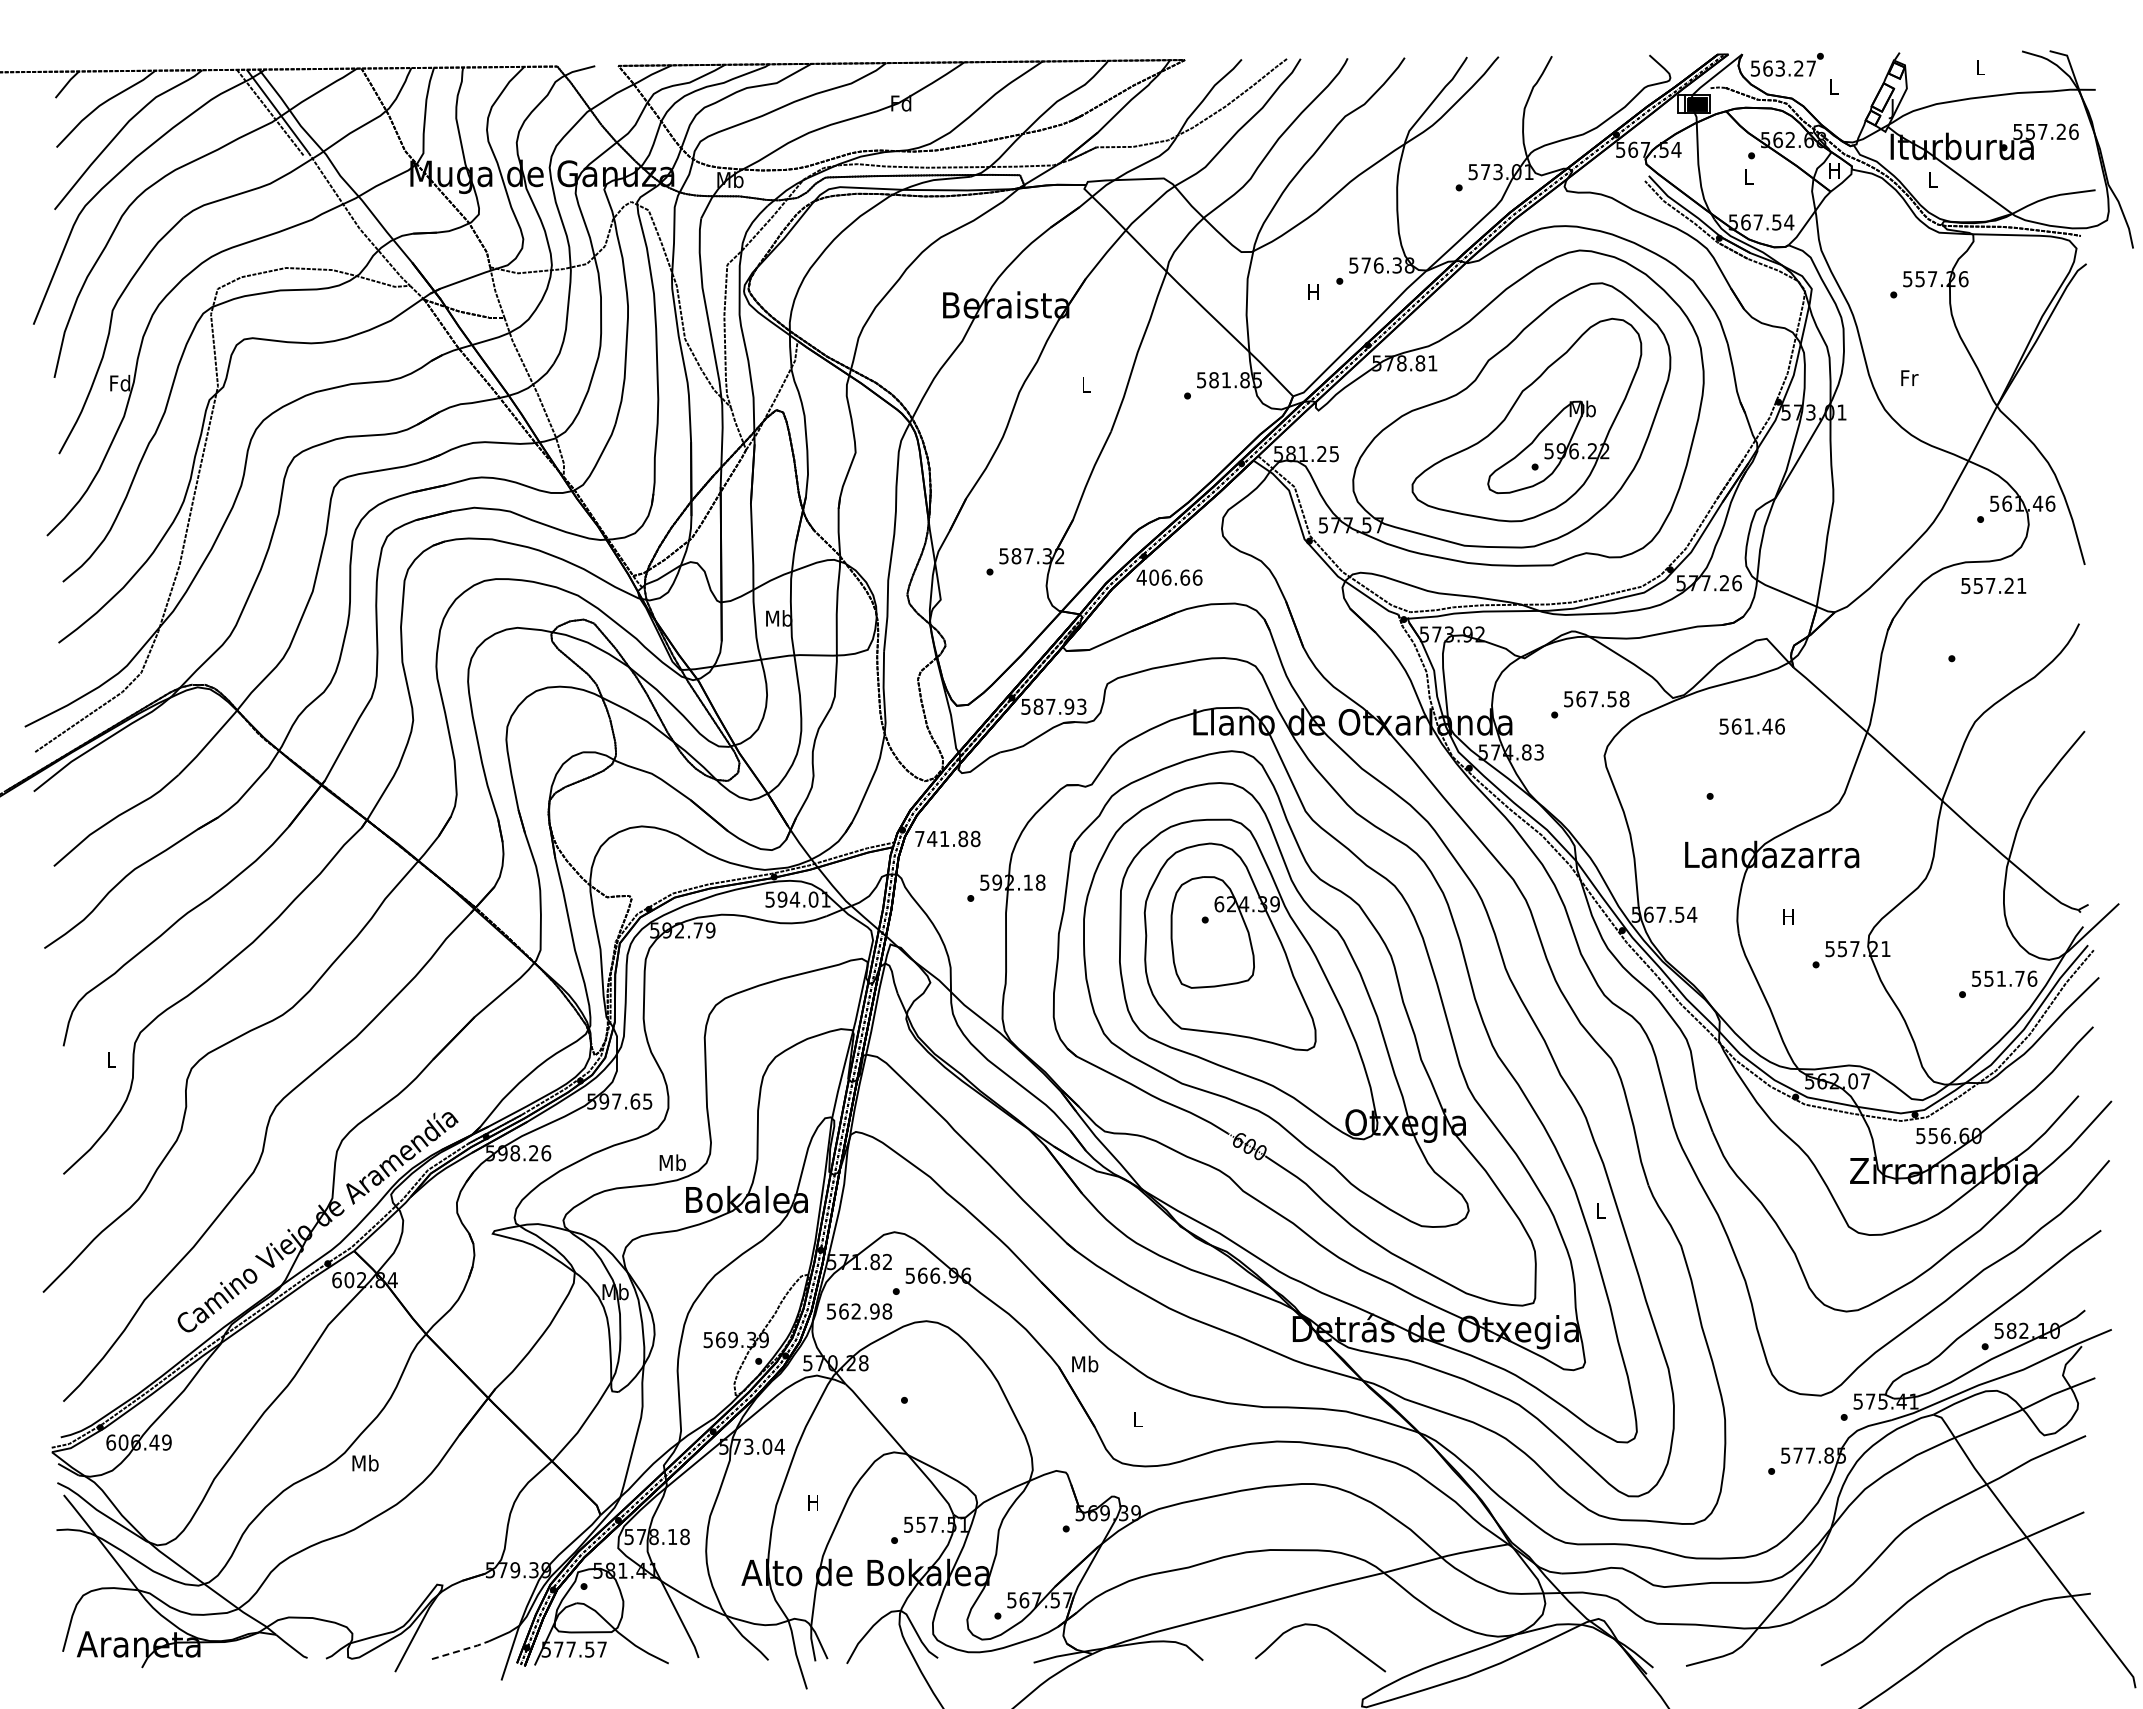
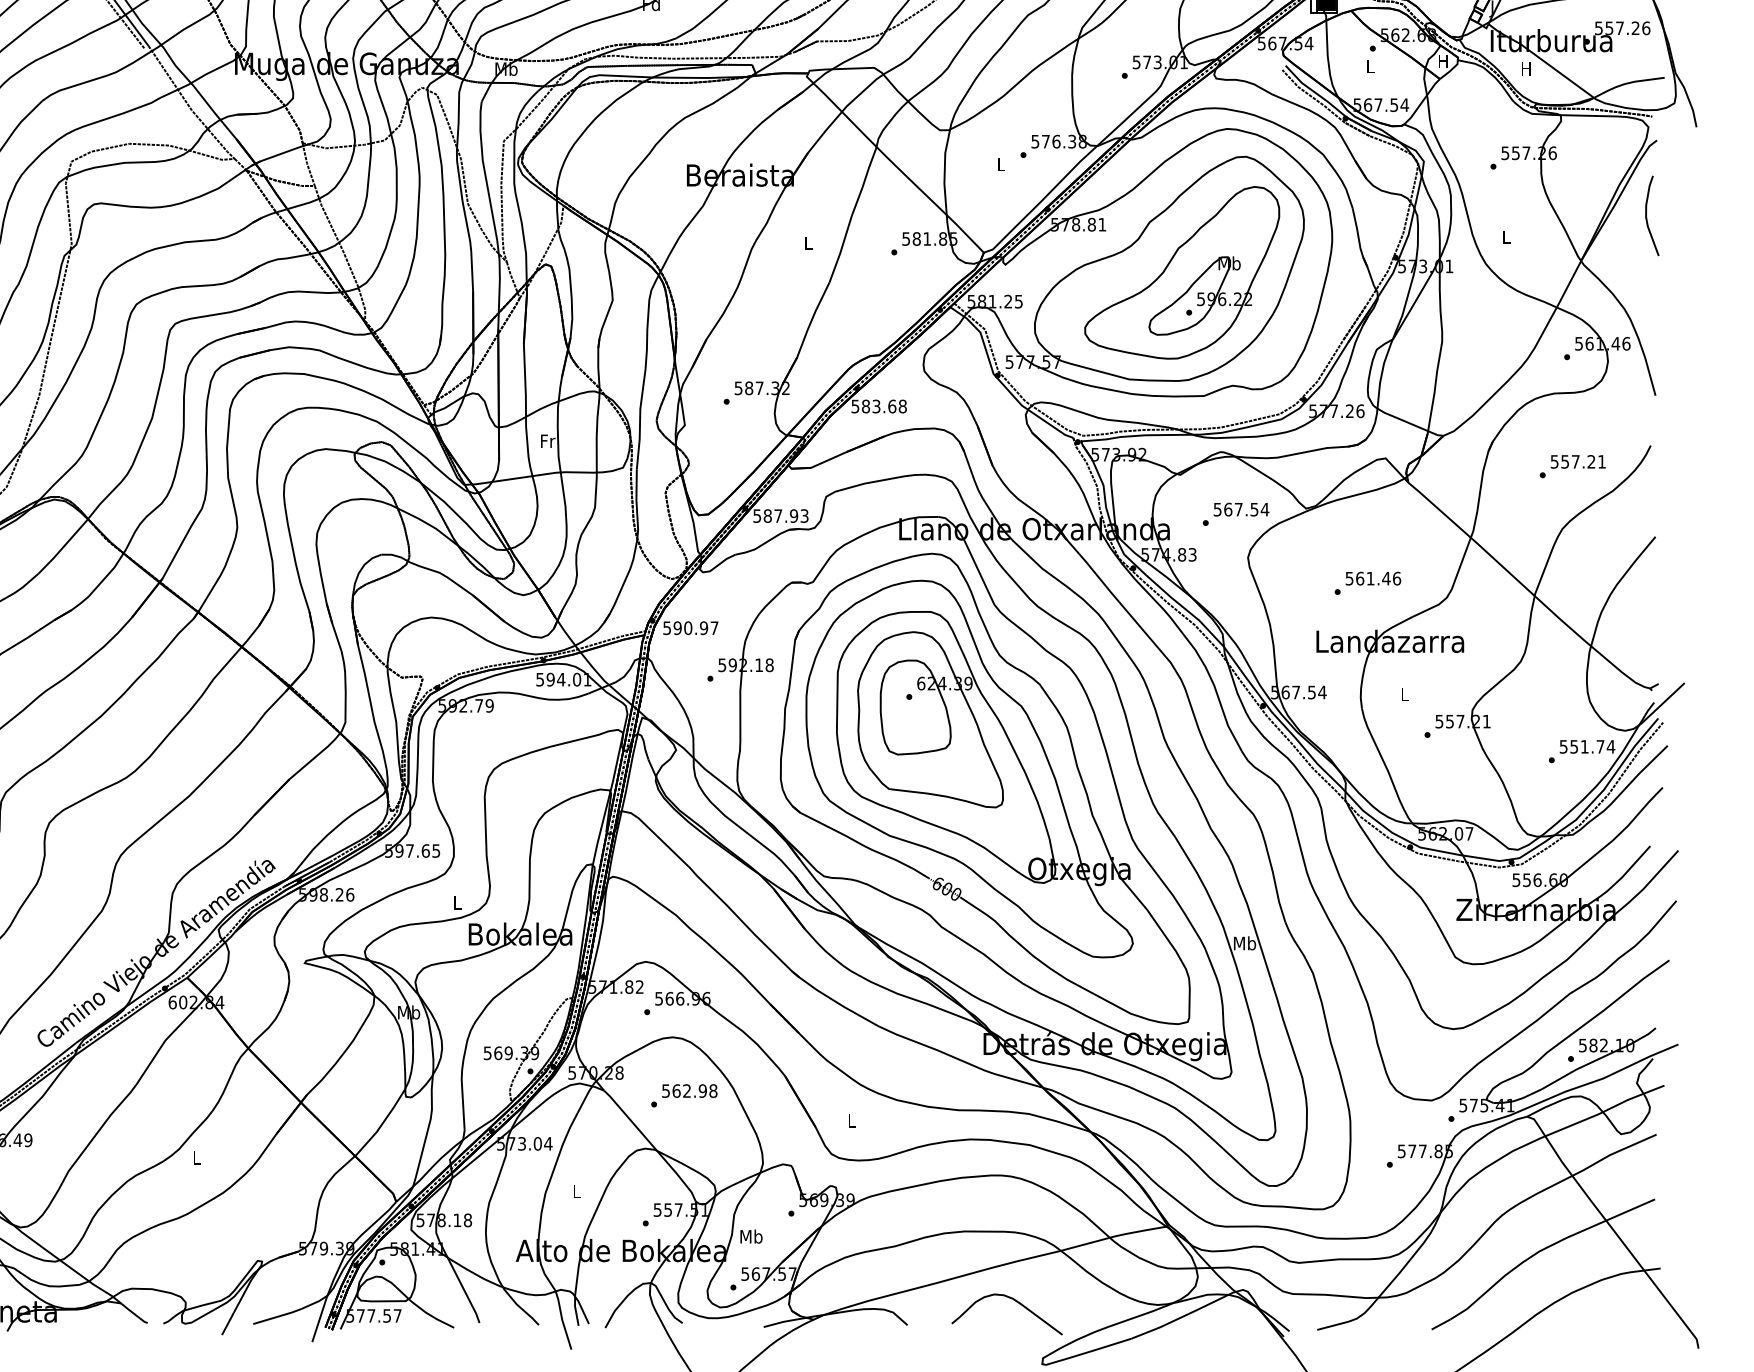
text: (1932, 179) -> (1526, 68), L -> H
text: (1313, 291) -> (1001, 163), H -> L
curve: (2074, 352) -> (1646, 215), added
text: (1909, 377) -> (1506, 236), Fr -> L
text: (1169, 577) -> (878, 406), 406.66 -> 583.68
text: (1993, 585) -> (1578, 461), moved
text: (779, 618) -> (548, 441), Mb -> Fr
text: (1624, 699) -> (1265, 509), 567.58 -> 567.54
text: (1751, 726) -> (1372, 578), moved
text: (947, 838) -> (690, 627), 741.88 -> 590.97
text: (1788, 916) -> (1404, 693), H -> L
text: (2032, 978) -> (1611, 746), 551.76 -> 551.74
text: (672, 1162) -> (457, 902), Mb -> L
text: (1600, 1210) -> (1244, 943), L -> Mb
text: (859, 1311) -> (689, 1091), moved
text: (1085, 1363) -> (751, 1236), moved
text: (365, 1462) -> (196, 1157), Mb -> L
text: (812, 1502) -> (576, 1191), H -> L
line: (461, 1650) -> (278, 1316), dashed -> solid

